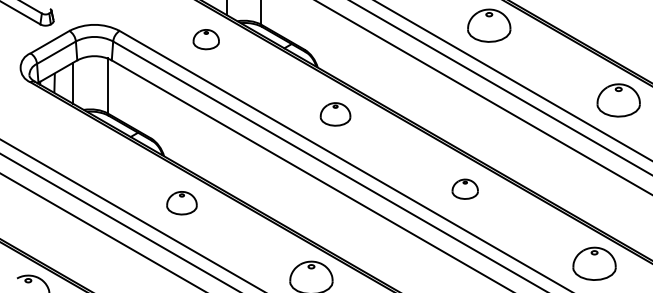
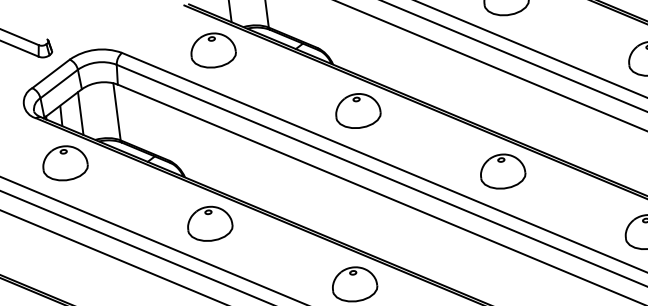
part: (206, 39) -> (213, 50), size x1.67
part: (335, 114) -> (357, 111), size x1.43
part: (52, 128) -> (65, 163), added
part: (465, 189) -> (503, 171), size x1.67
part: (181, 203) -> (209, 224), size x1.43

